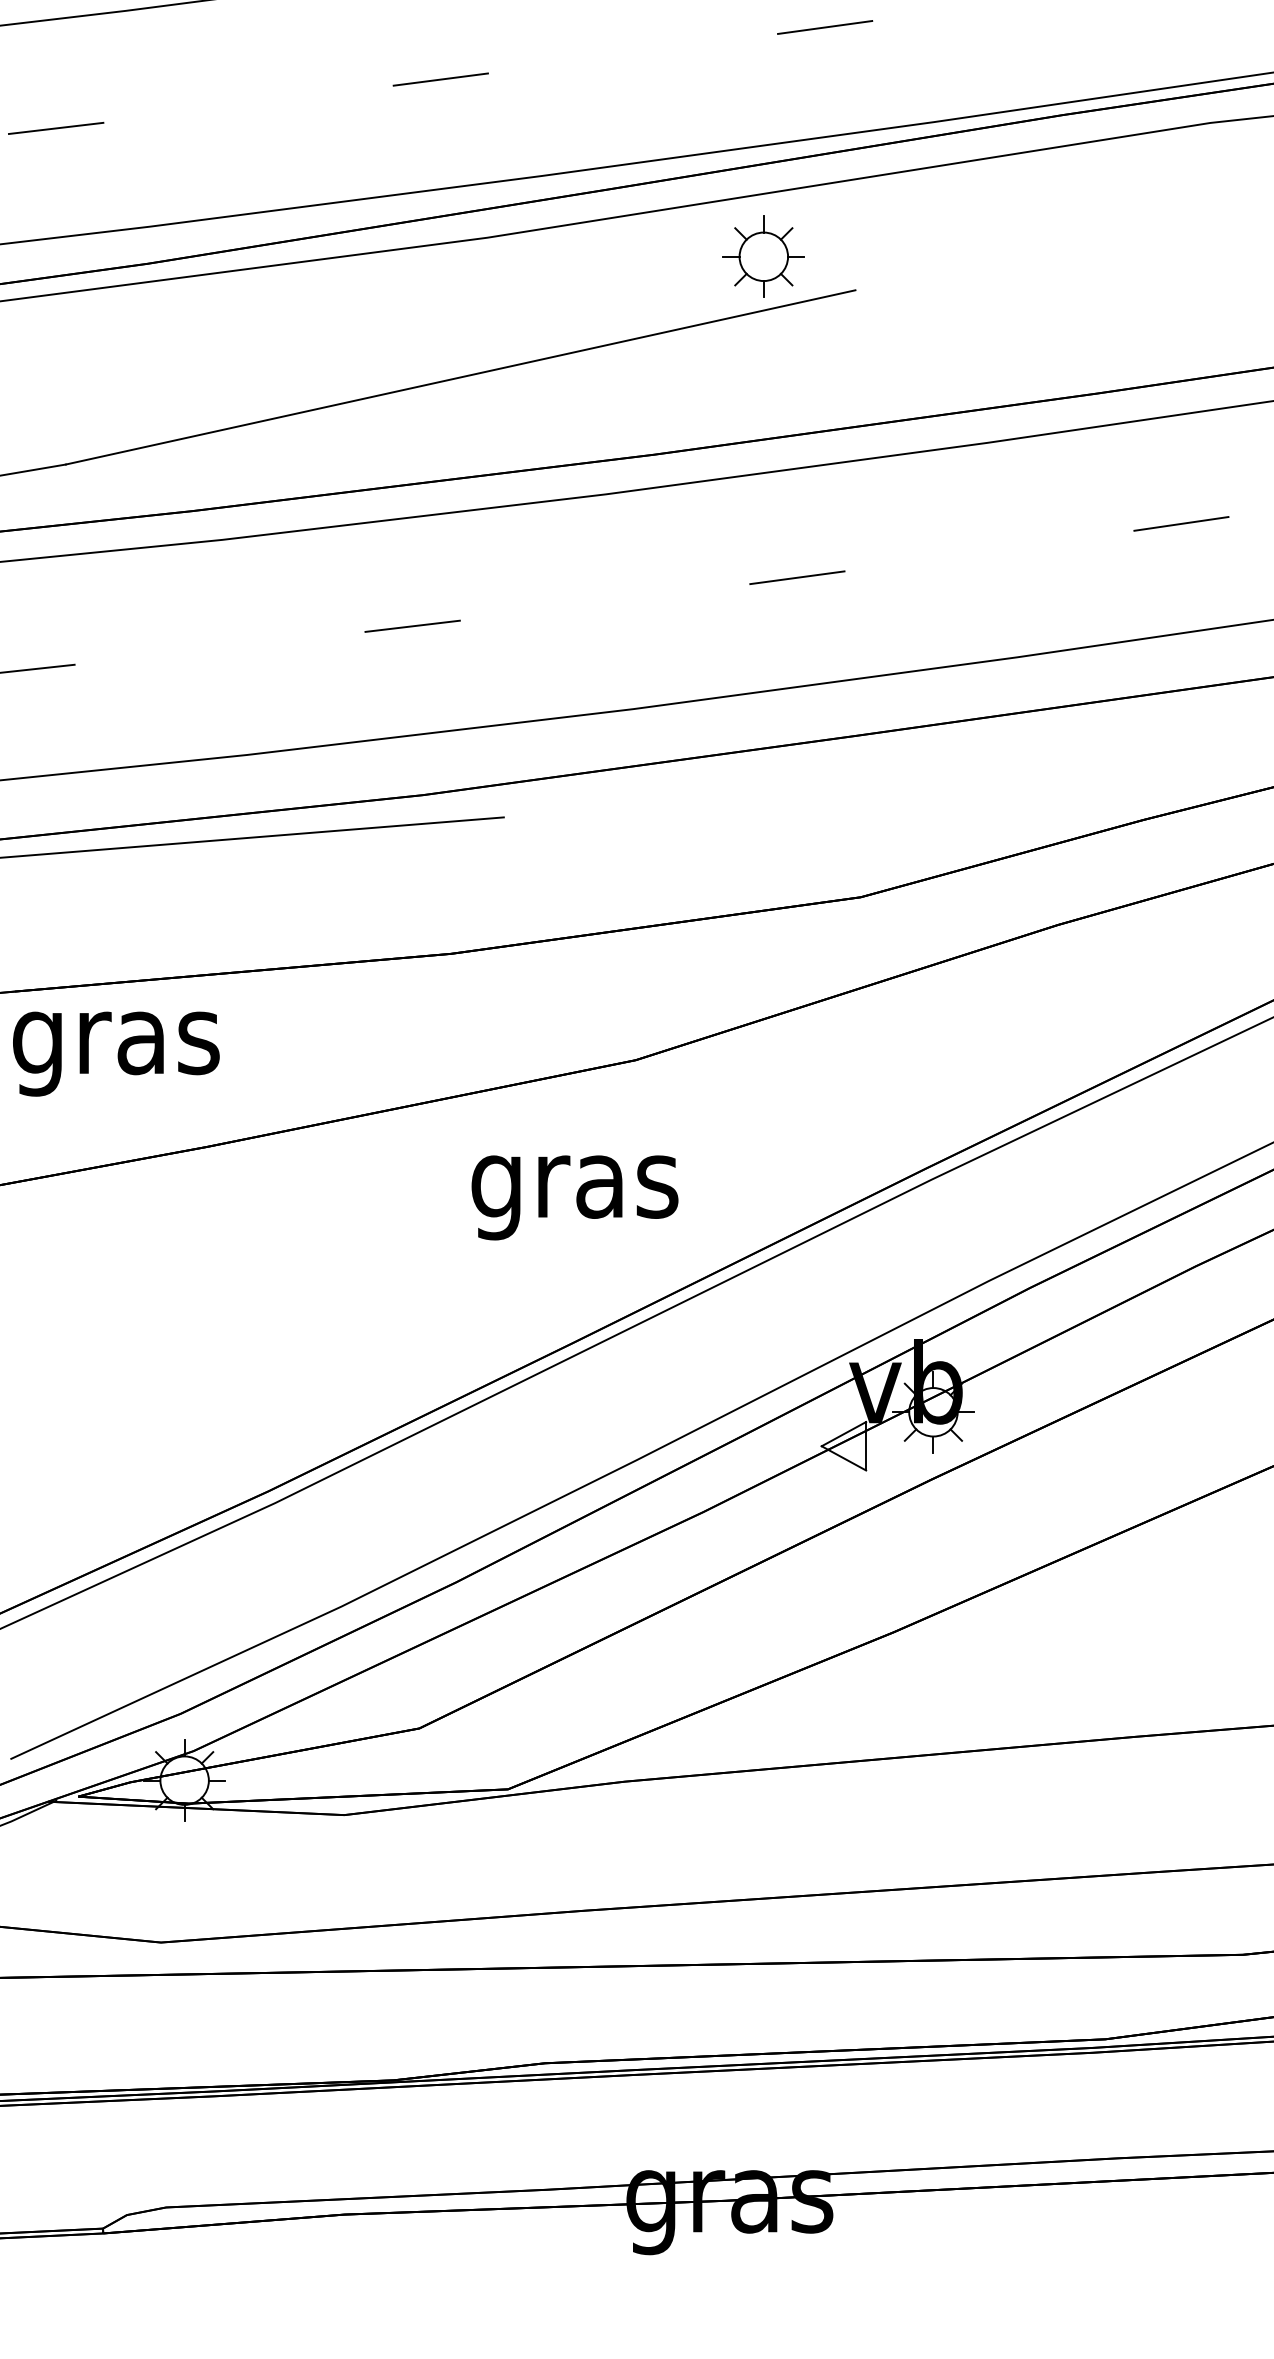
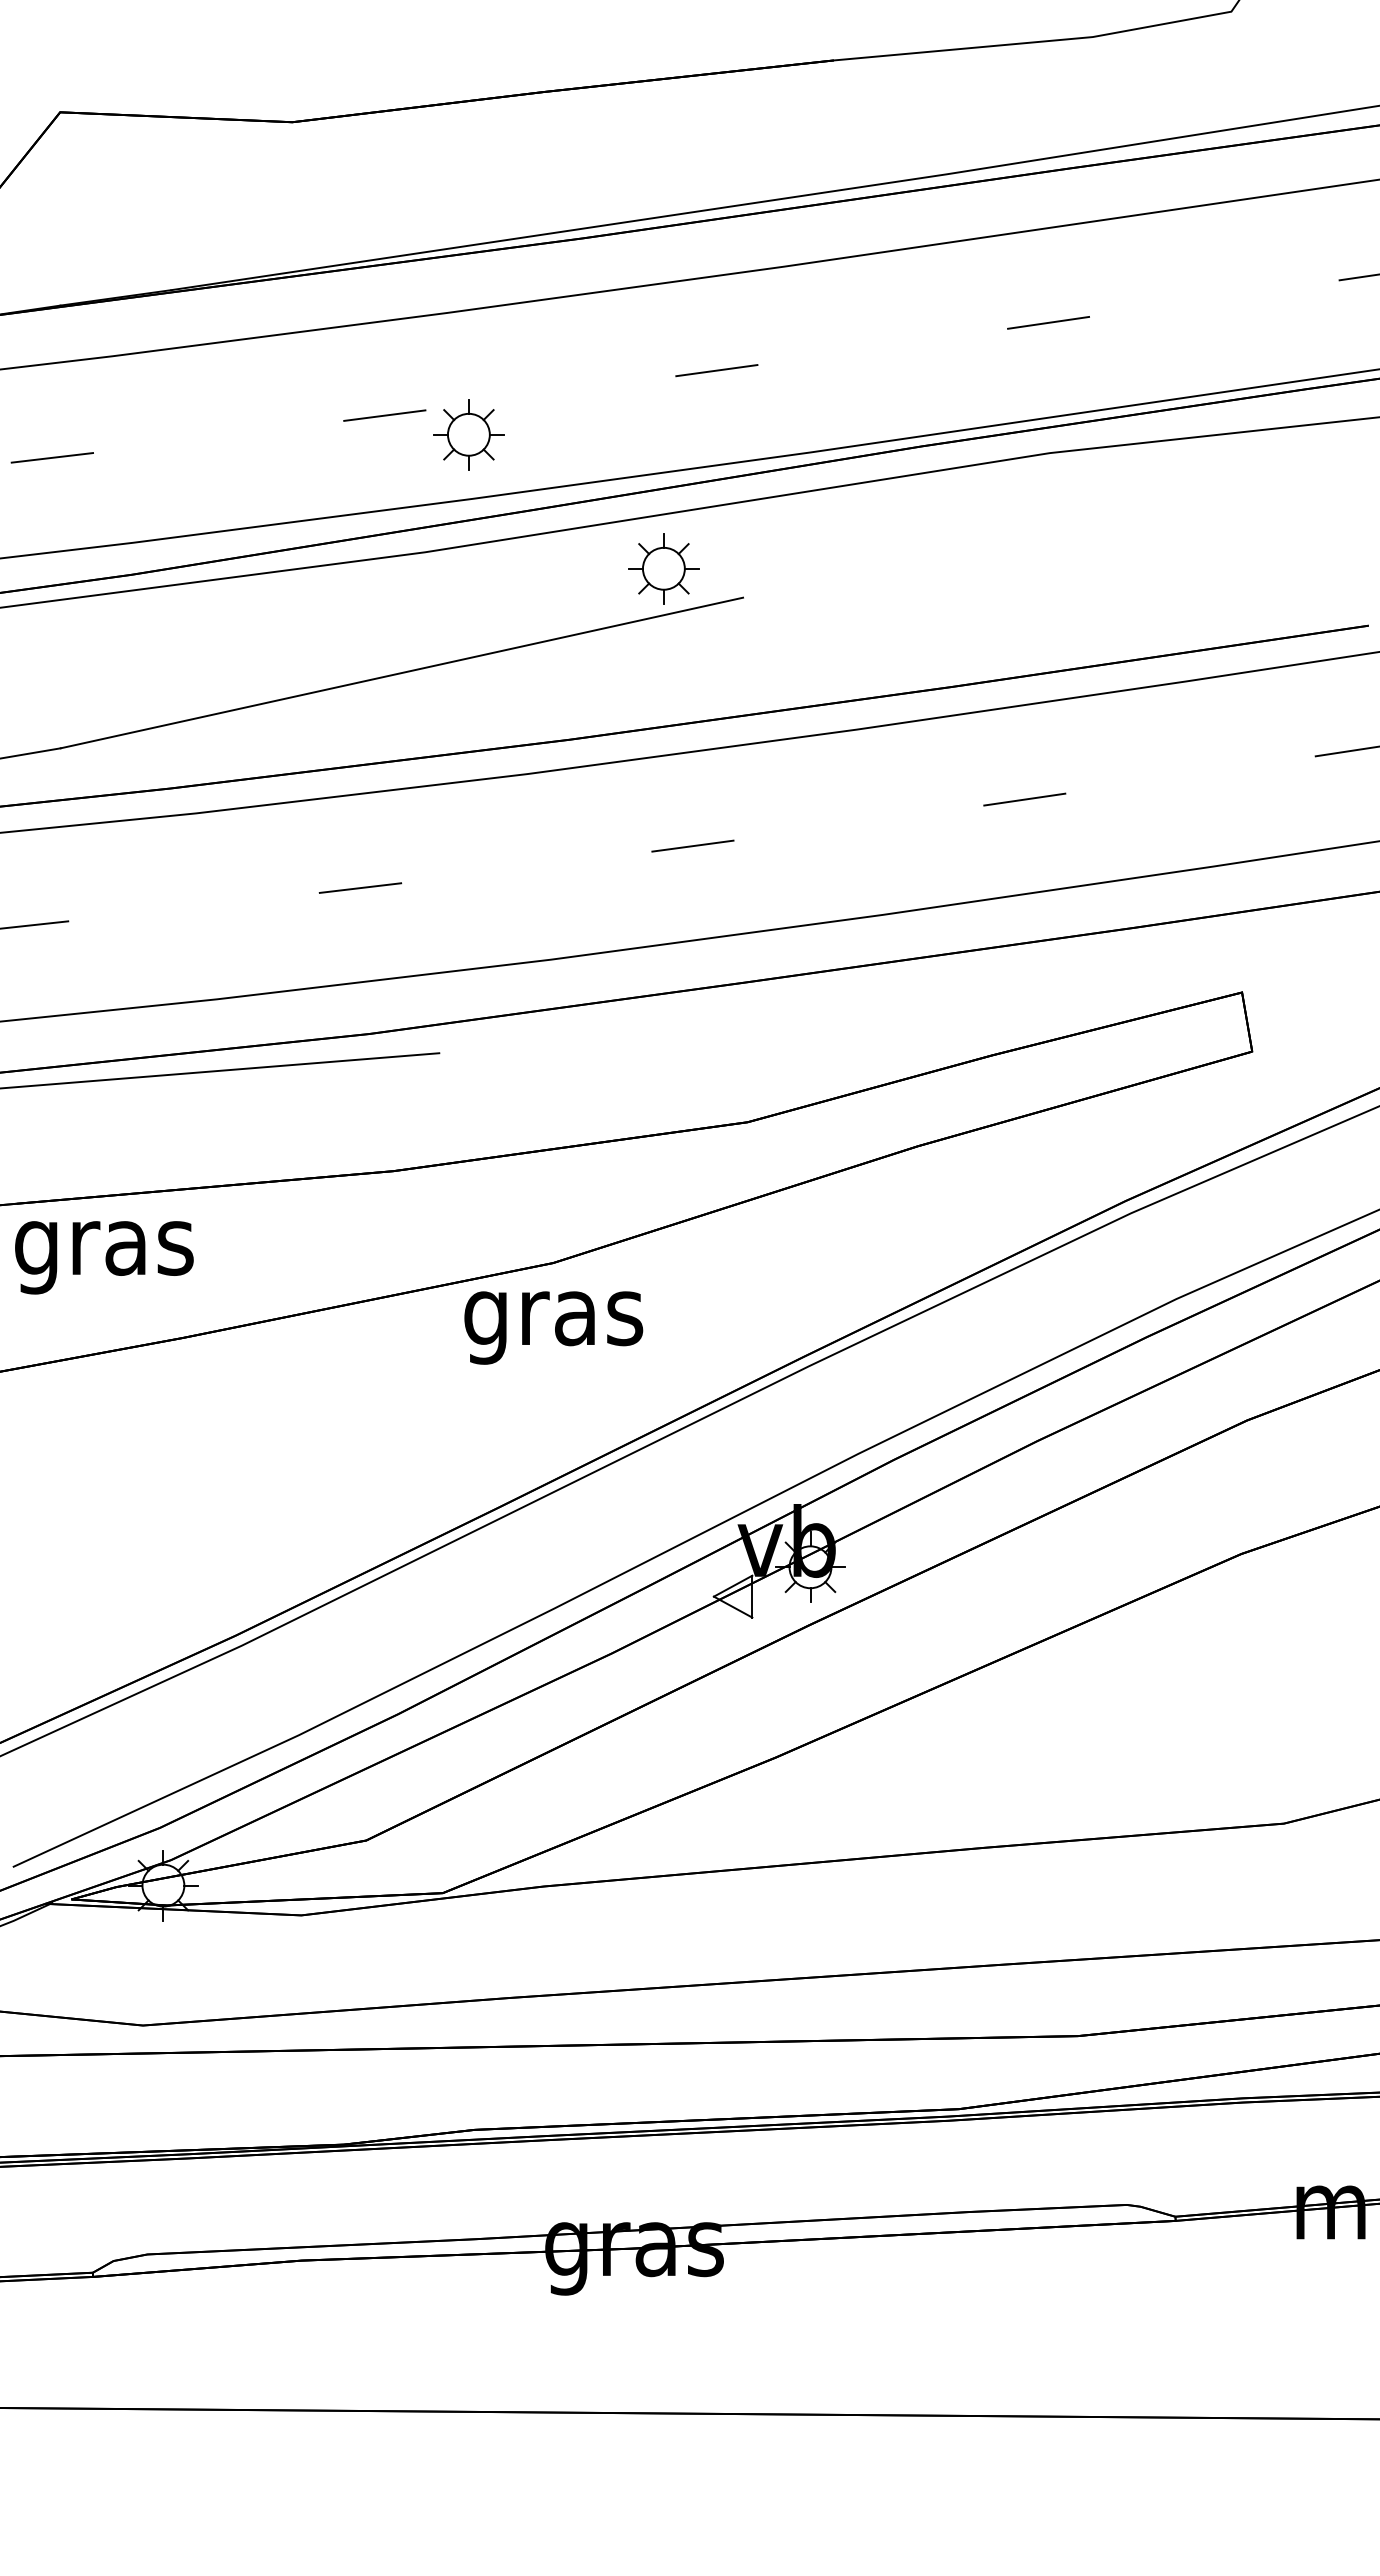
part: (537, 101) -> (468, 434), added
text: (574, 1197) -> (553, 1327), moved

